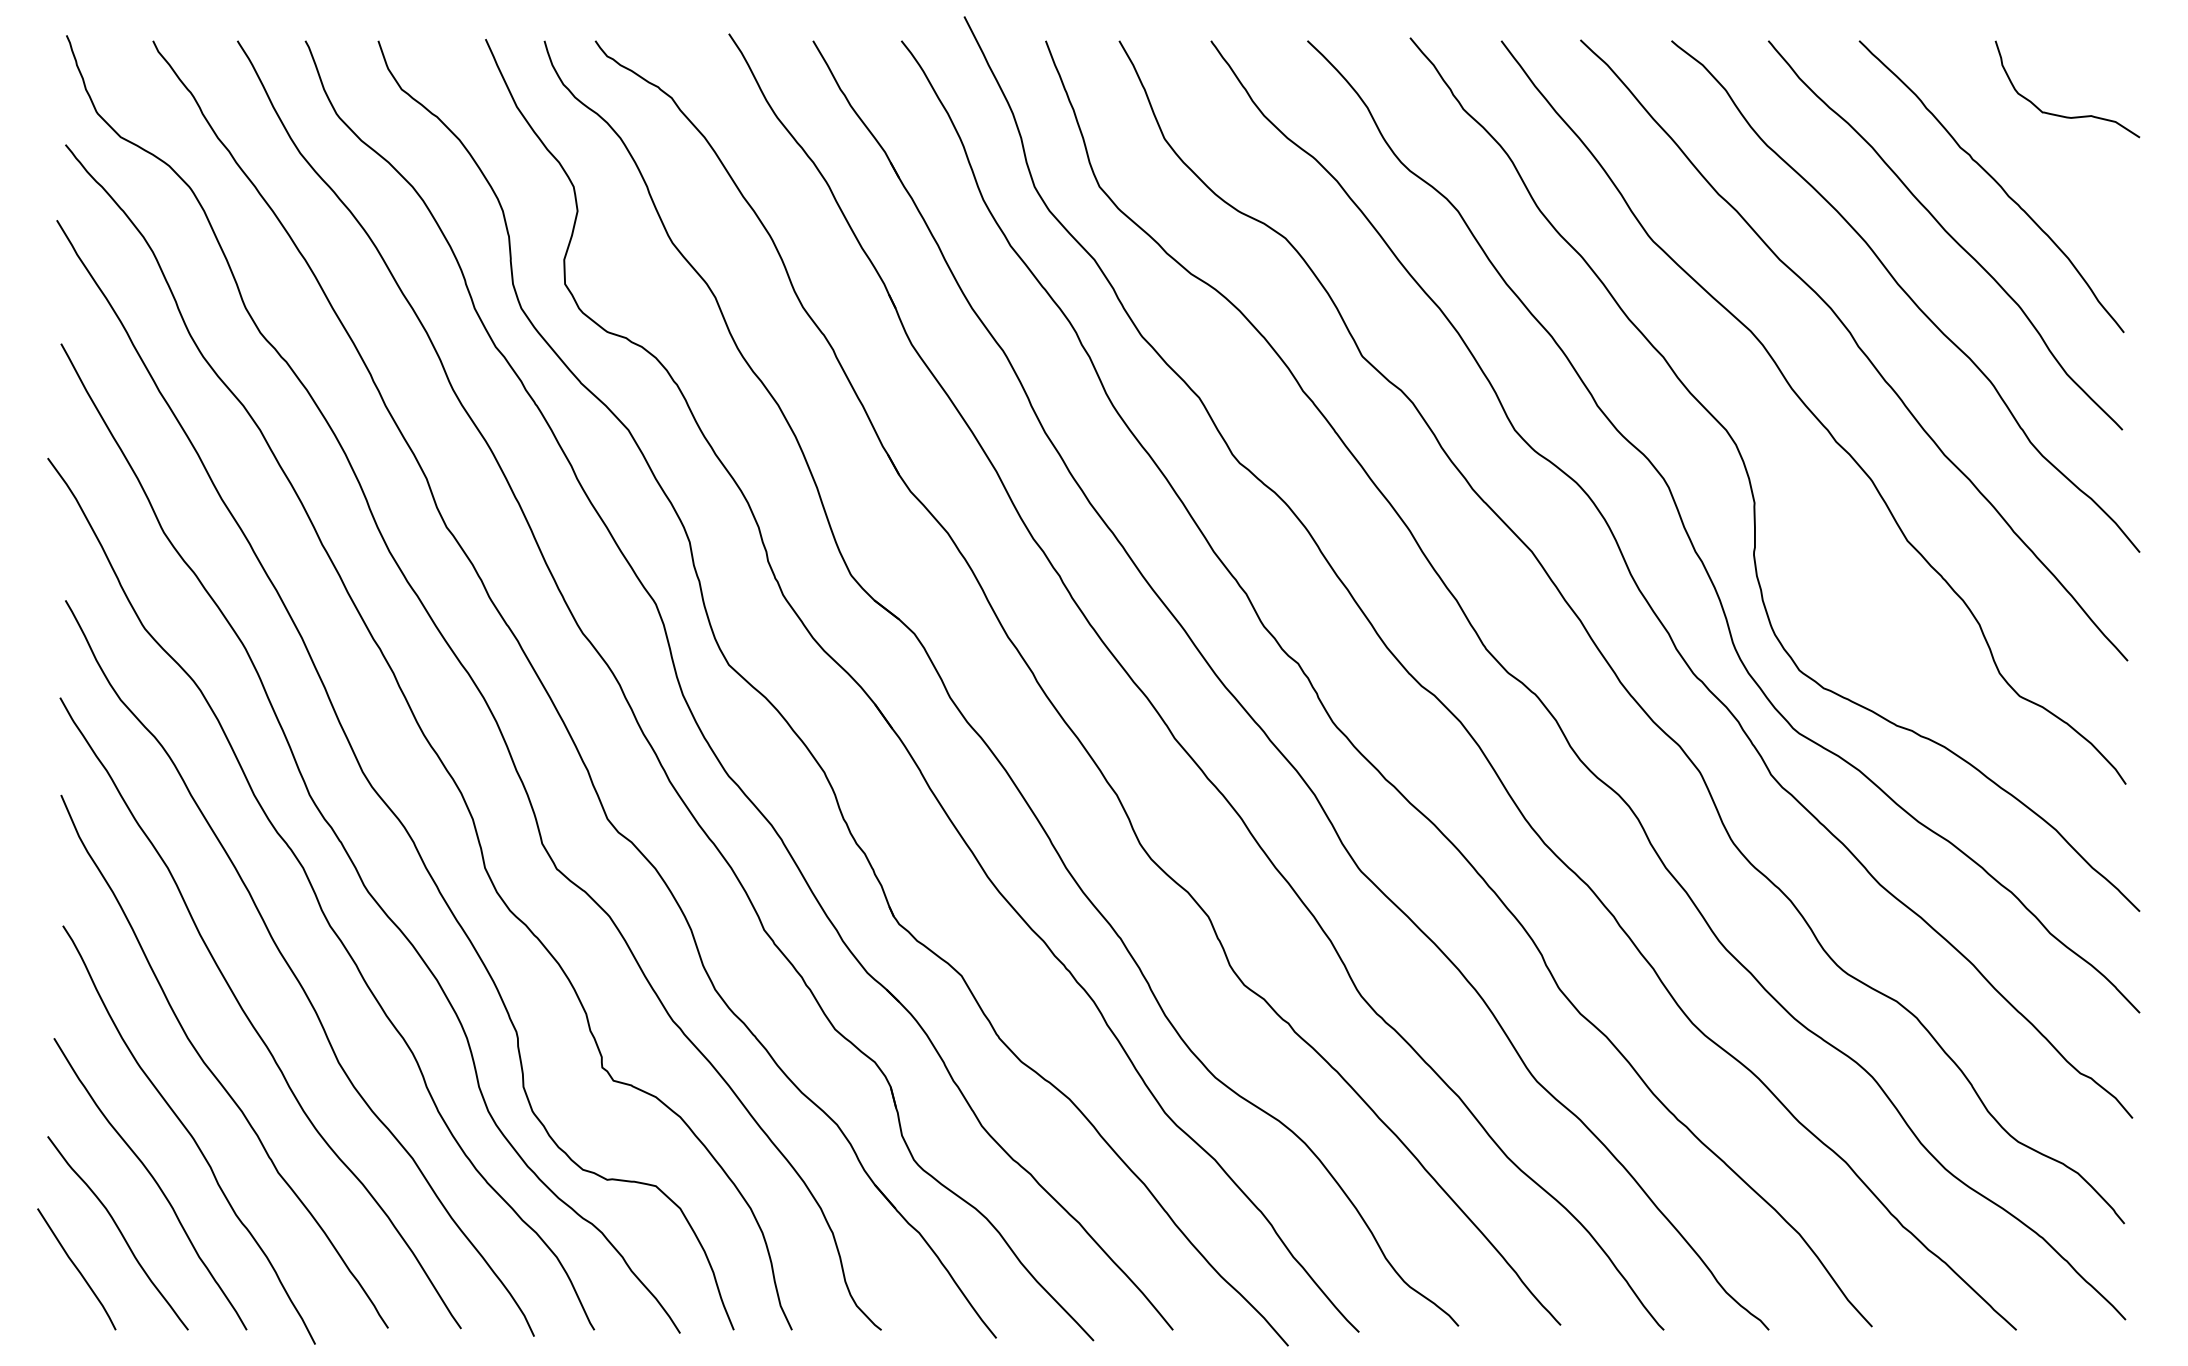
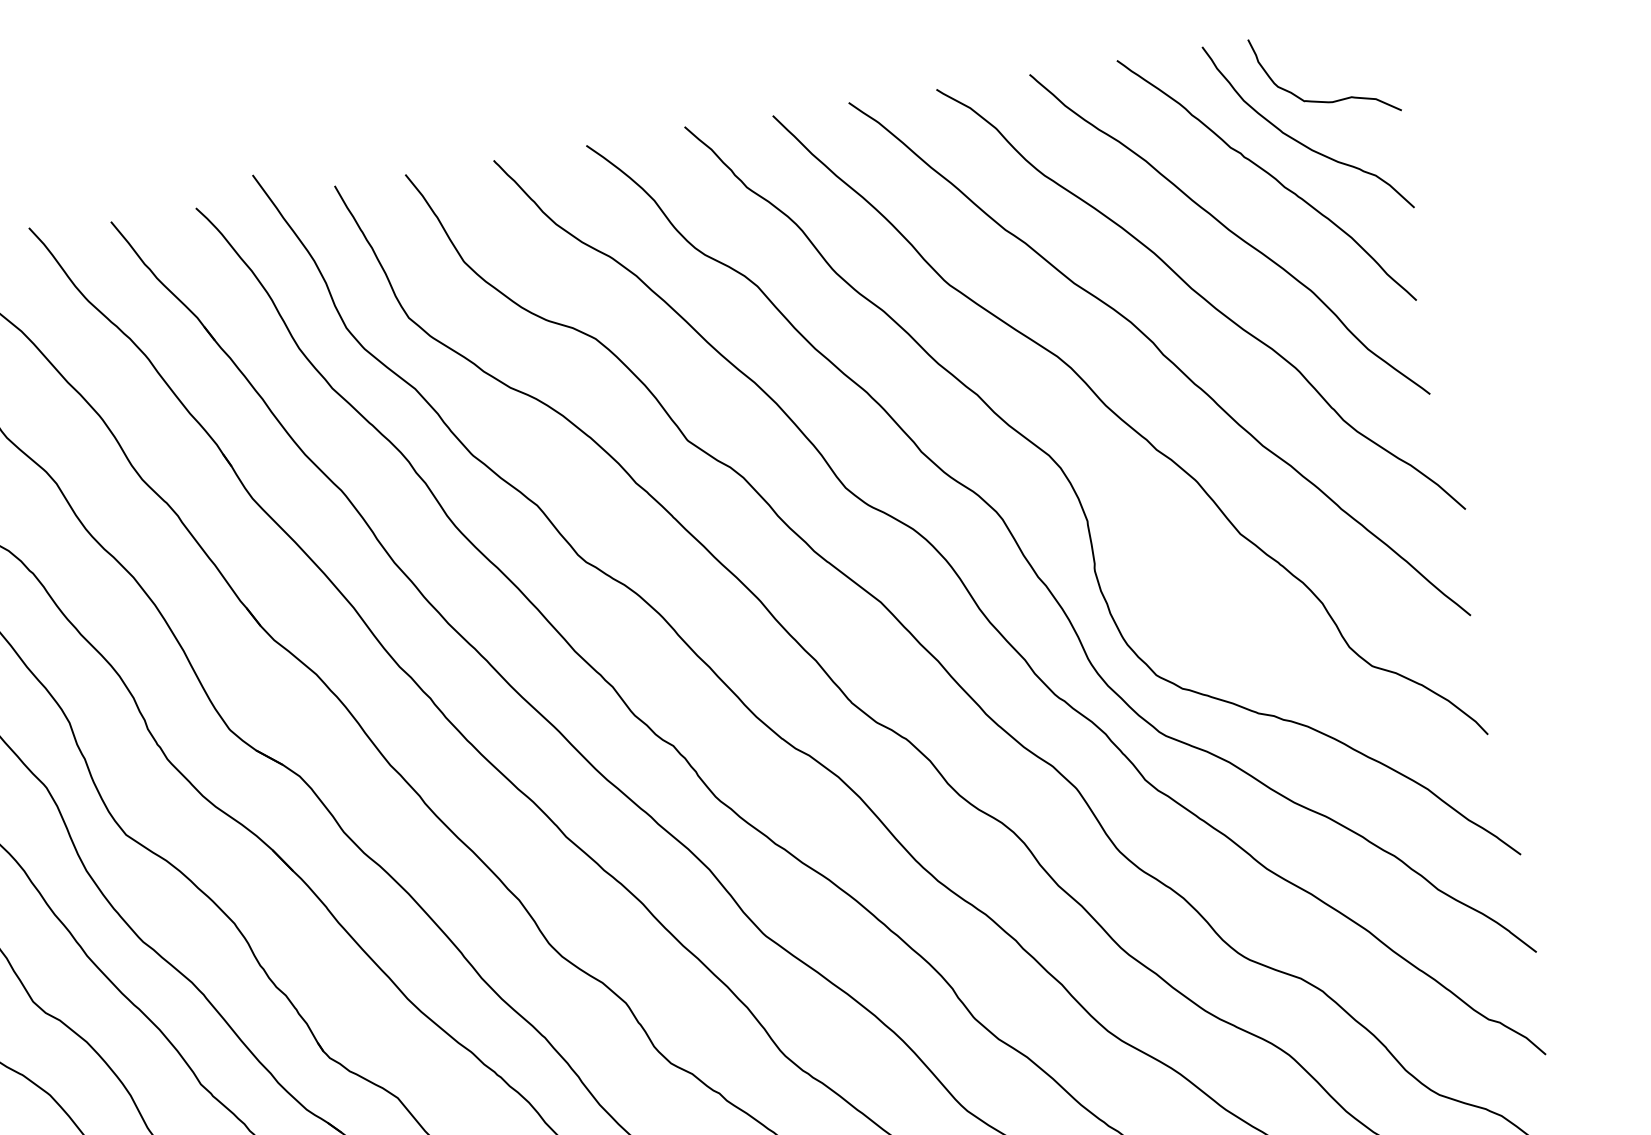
curve: (2031, 152) -> (1299, 141), added

